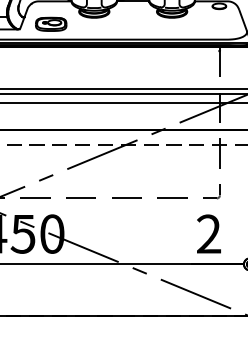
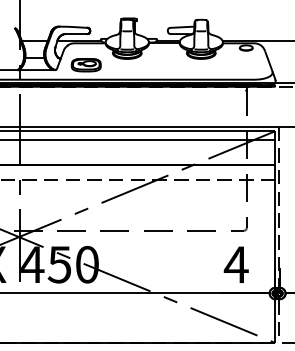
text: (208, 233) -> (235, 264), 2 -> 4

